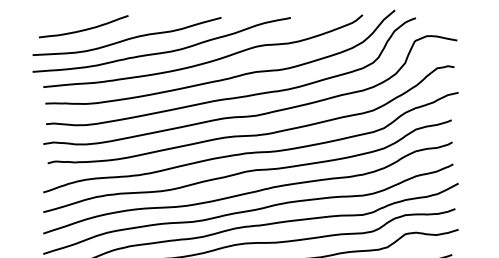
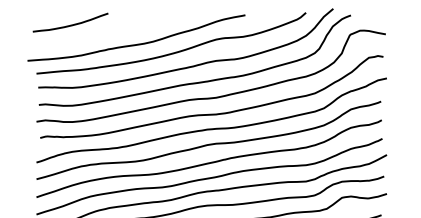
curve: (126, 38) -> (106, 32), removed

